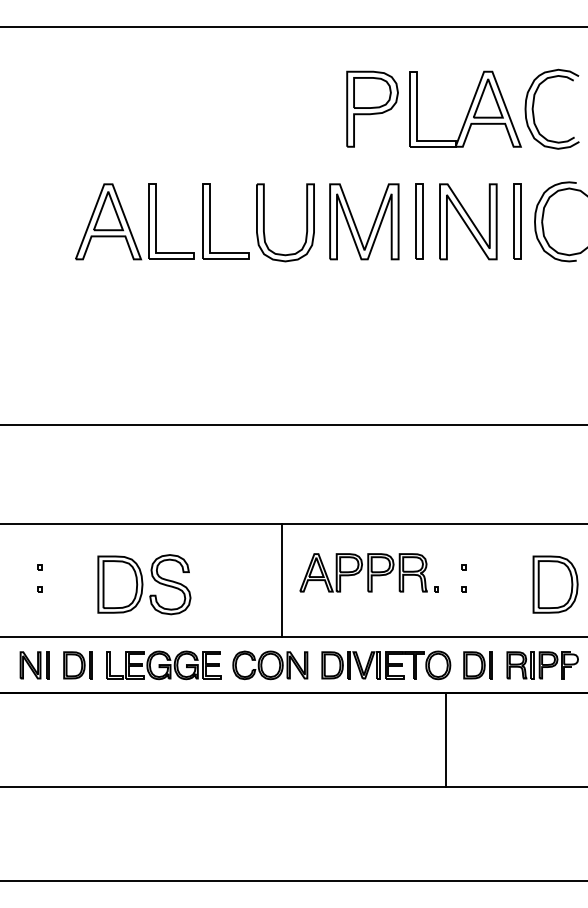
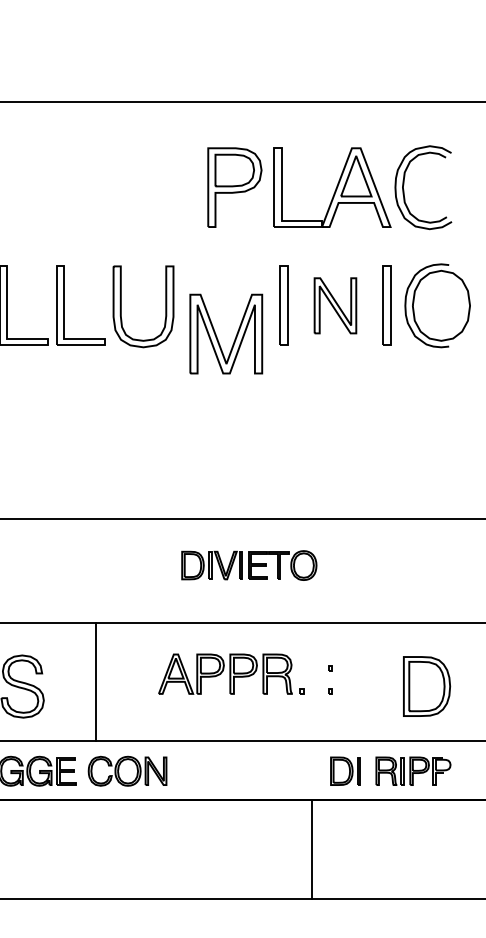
part: (468, 221) -> (335, 305), size x0.7
part: (356, 225) -> (218, 337), moved
line: (281, 580) -> (96, 682), moved
part: (386, 665) -> (249, 565), moved

